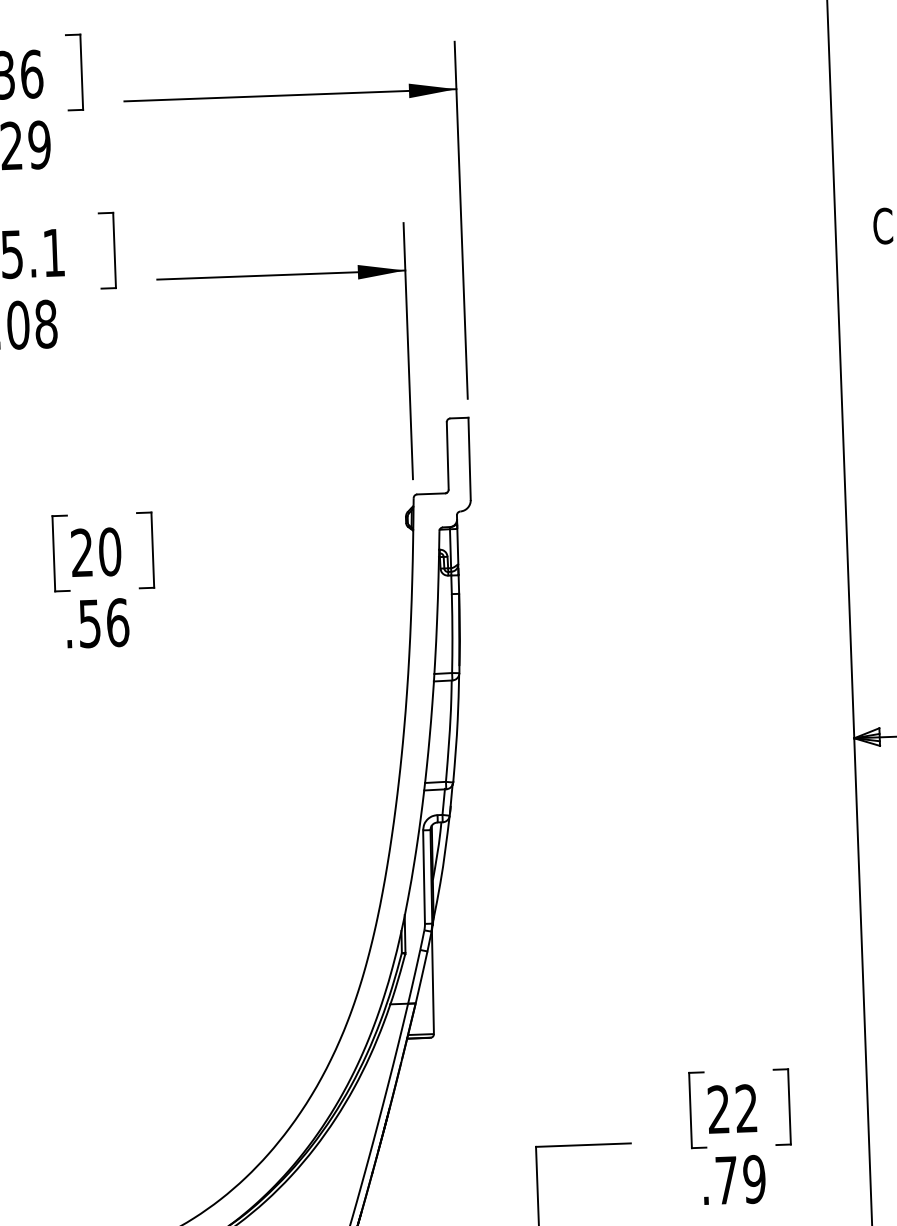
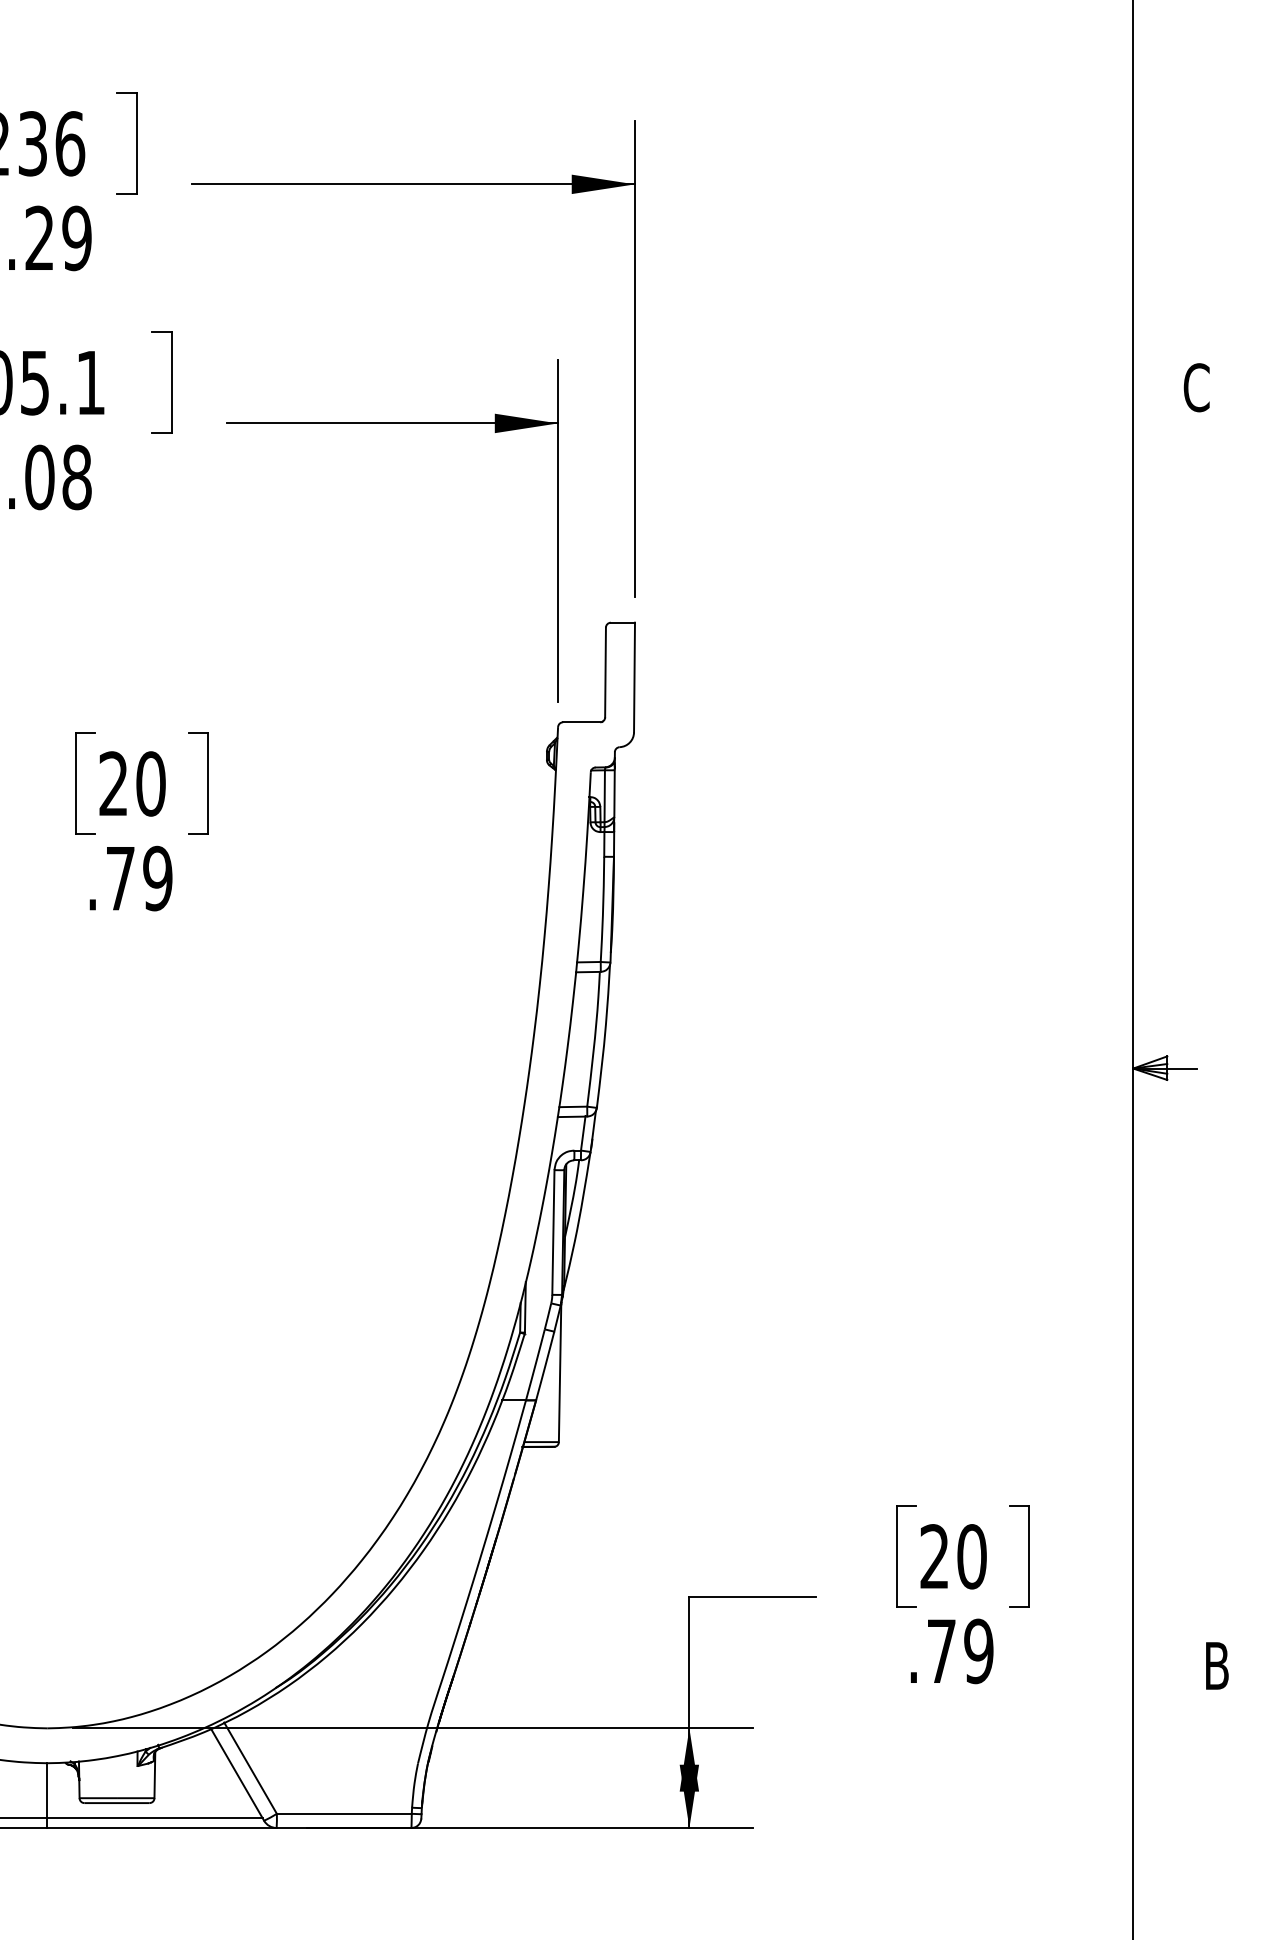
text: (104, 623) -> (139, 878), .56 -> .79
text: (746, 1108) -> (971, 1556), 22 -> 20

